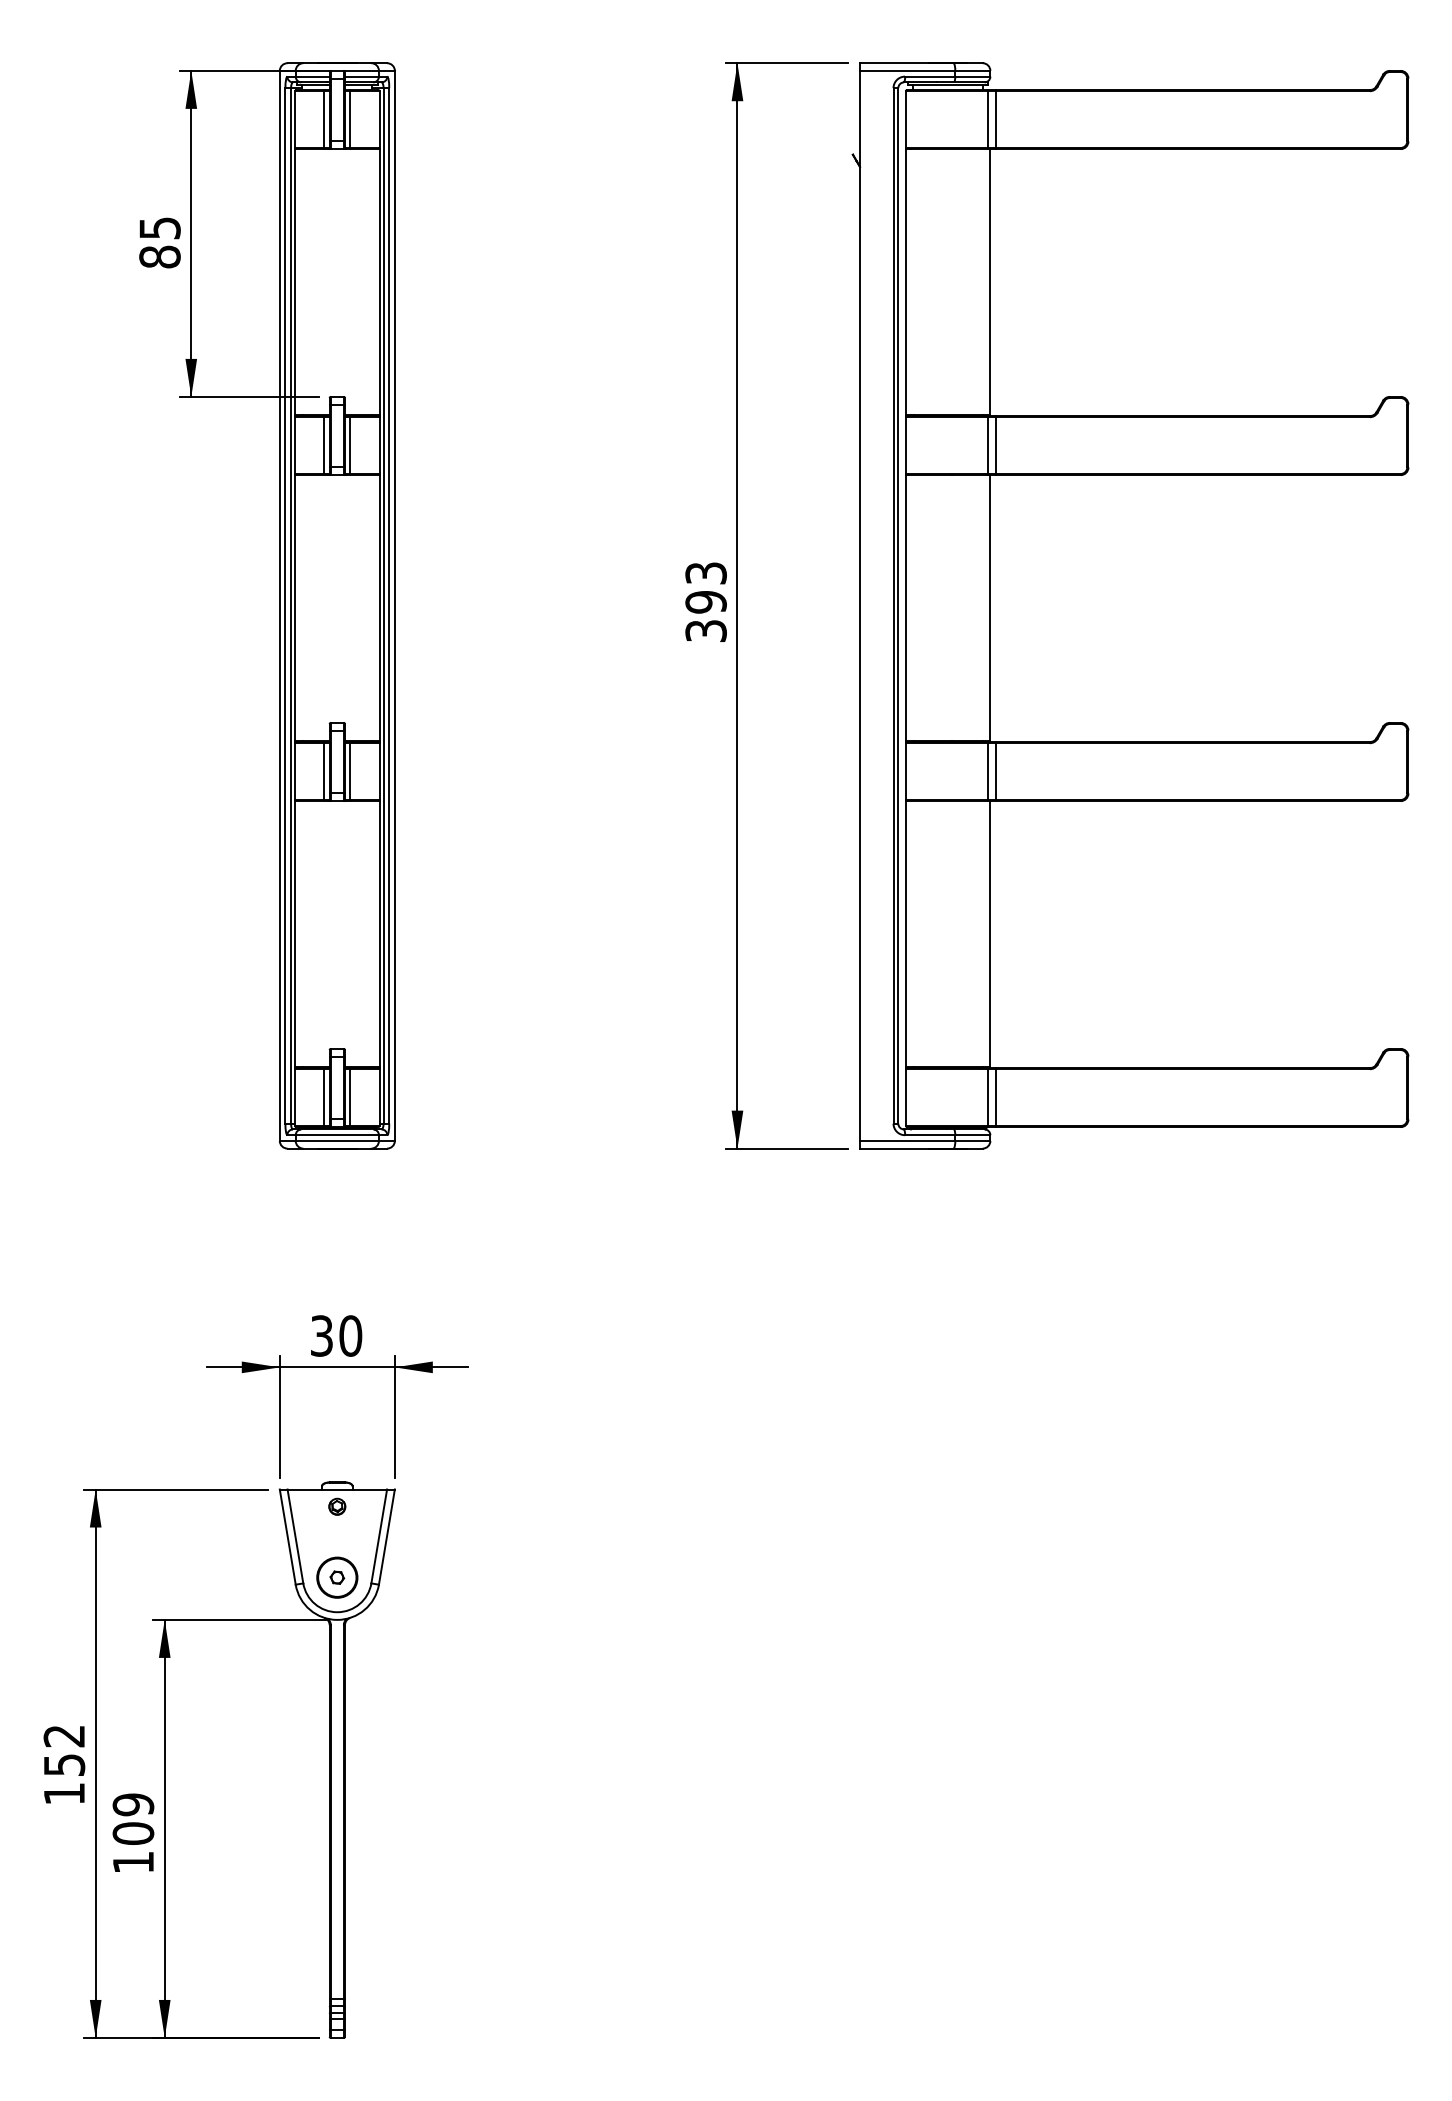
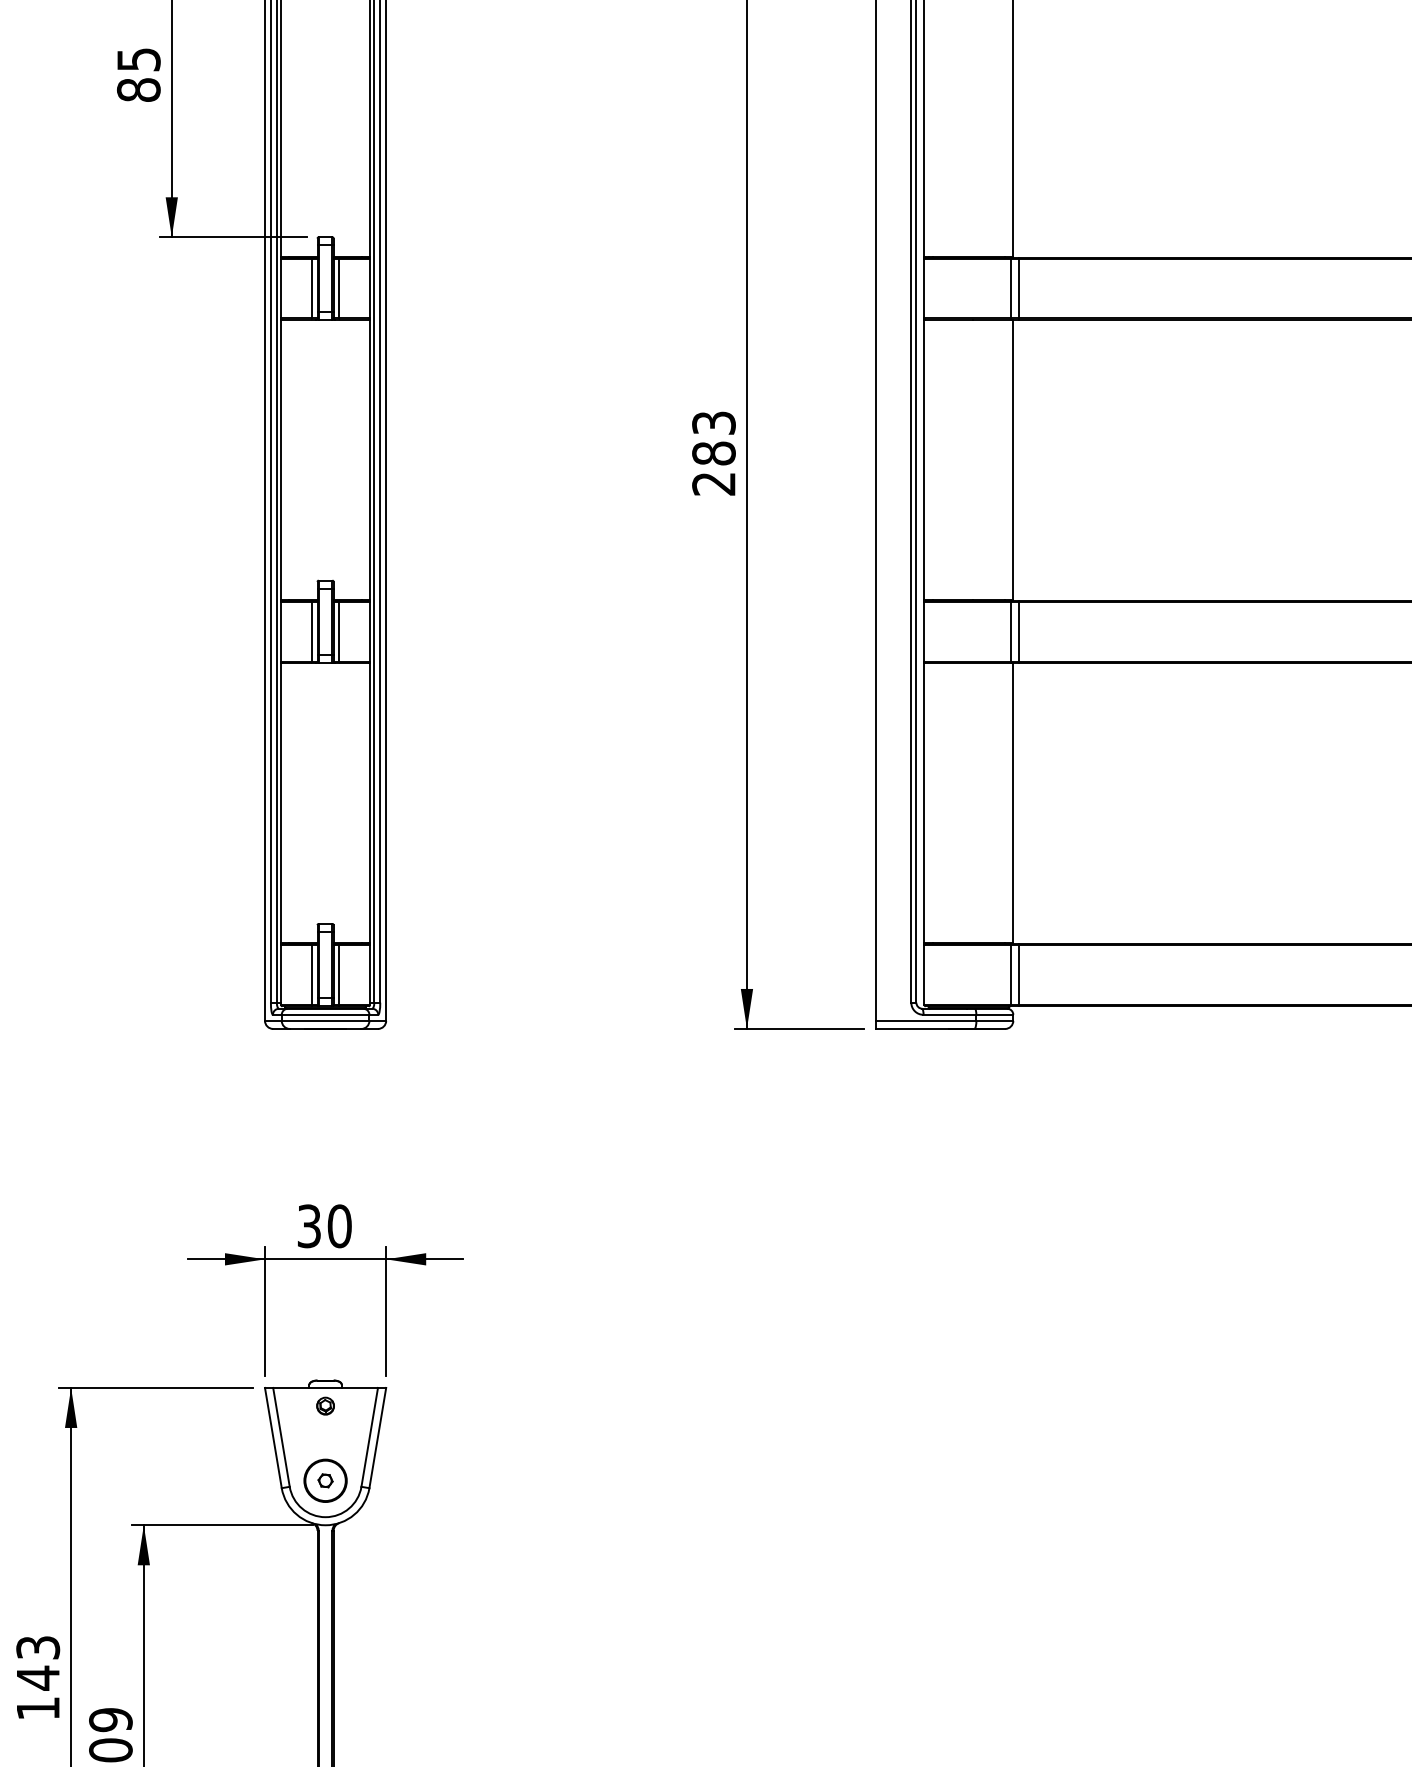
text: (705, 616) -> (713, 468), 393 -> 283
text: (64, 1751) -> (38, 1663), 152 -> 143

